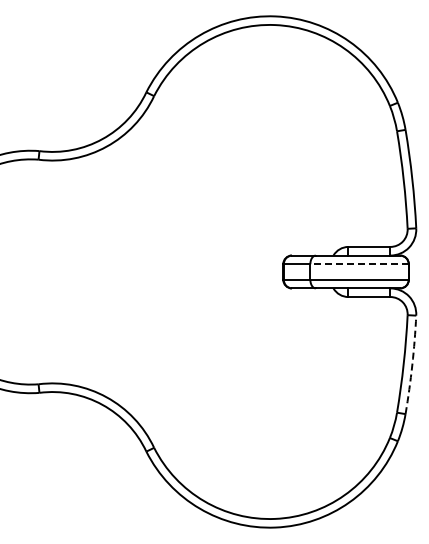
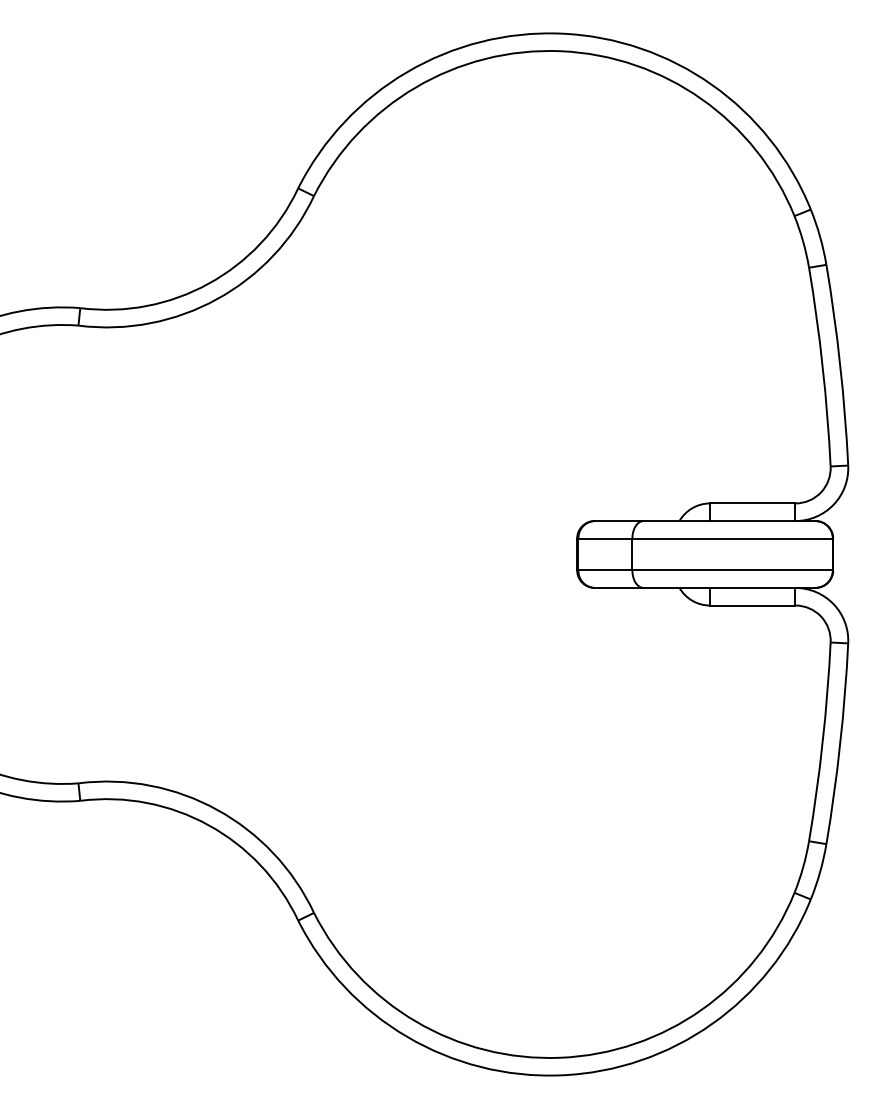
line: (359, 264) -> (732, 539), dashed -> solid
arc: (412, 365) -> (840, 745), dashed -> solid

